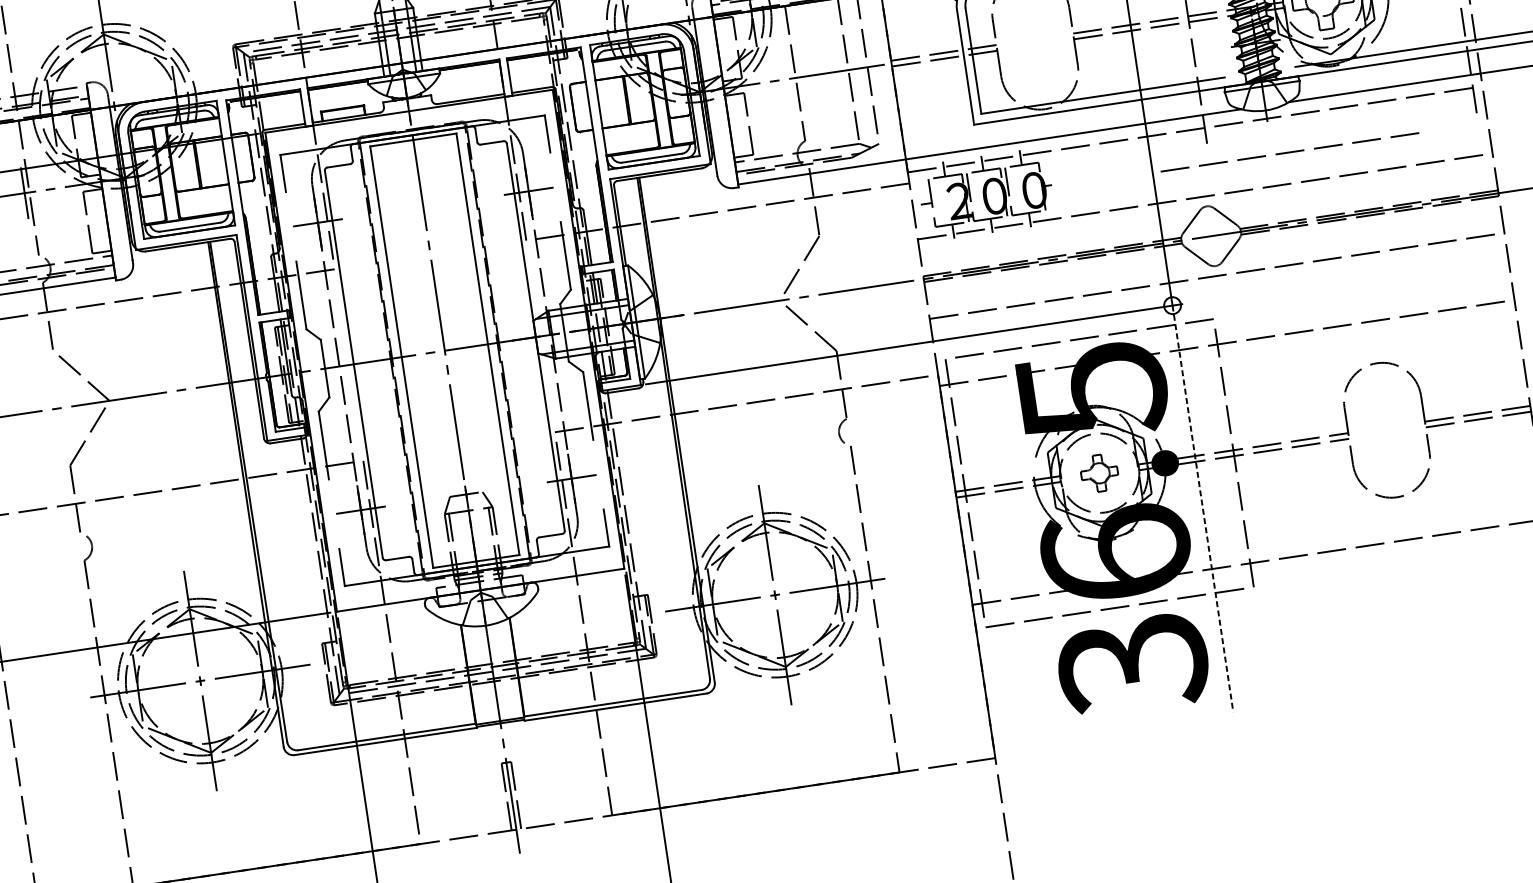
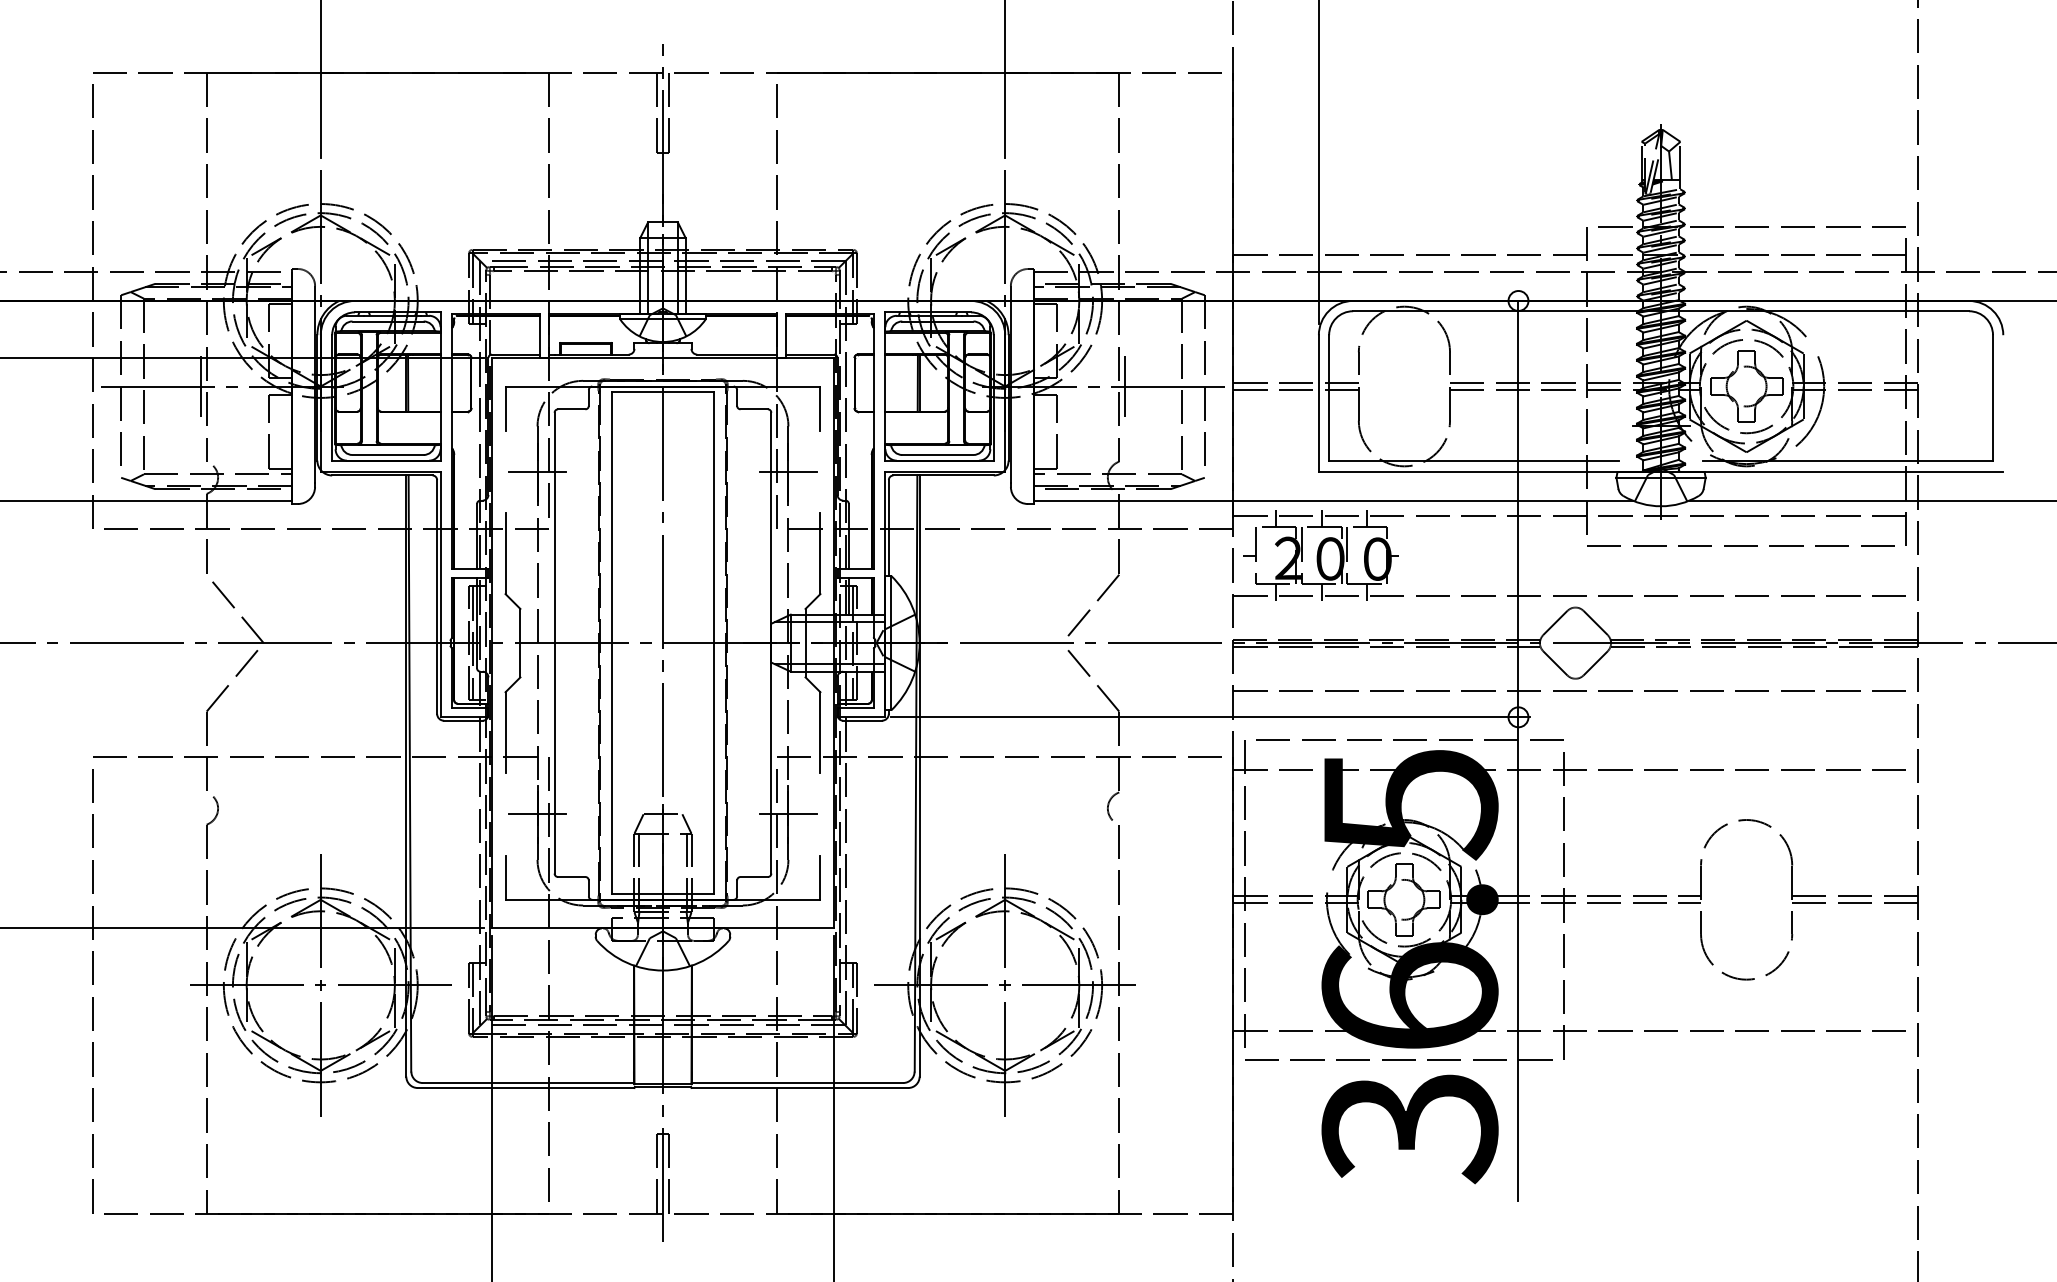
line: (800, 77) -> (1124, 386), added
line: (1289, 151) -> (1740, 545), moved
part: (1098, 473) -> (1403, 899), size x1.67
line: (1202, 509) -> (1518, 959), dashed -> solid

